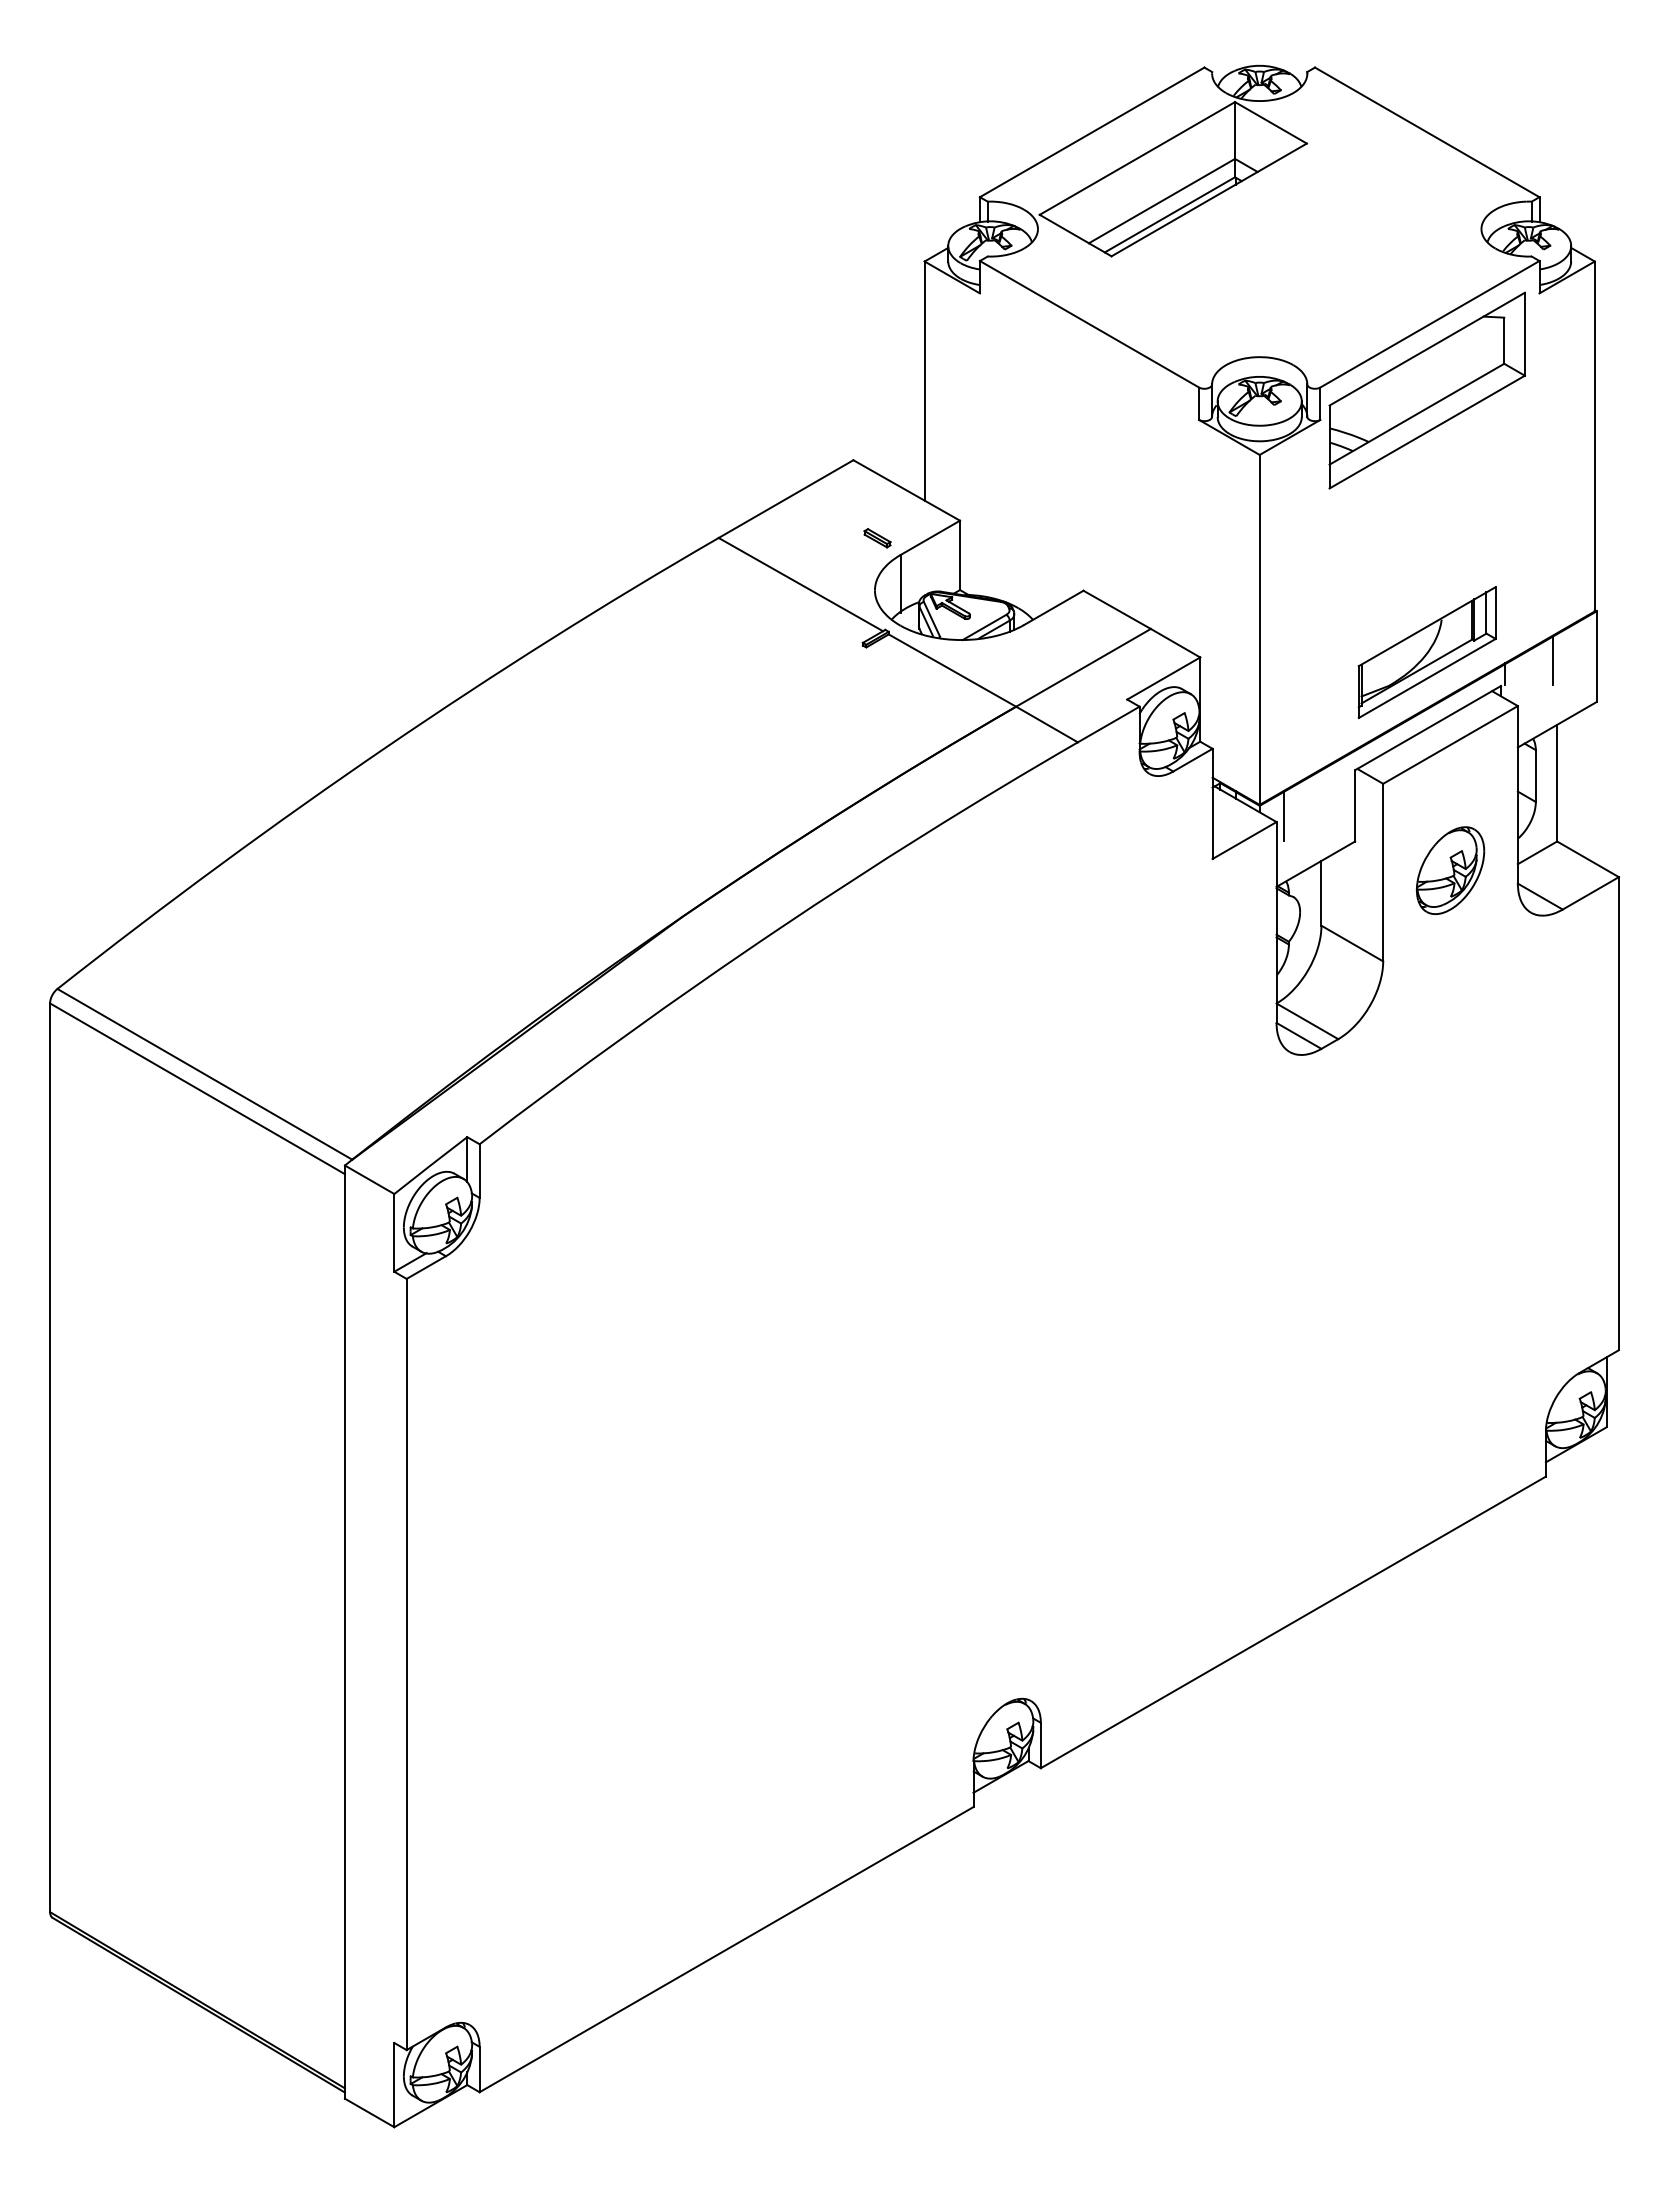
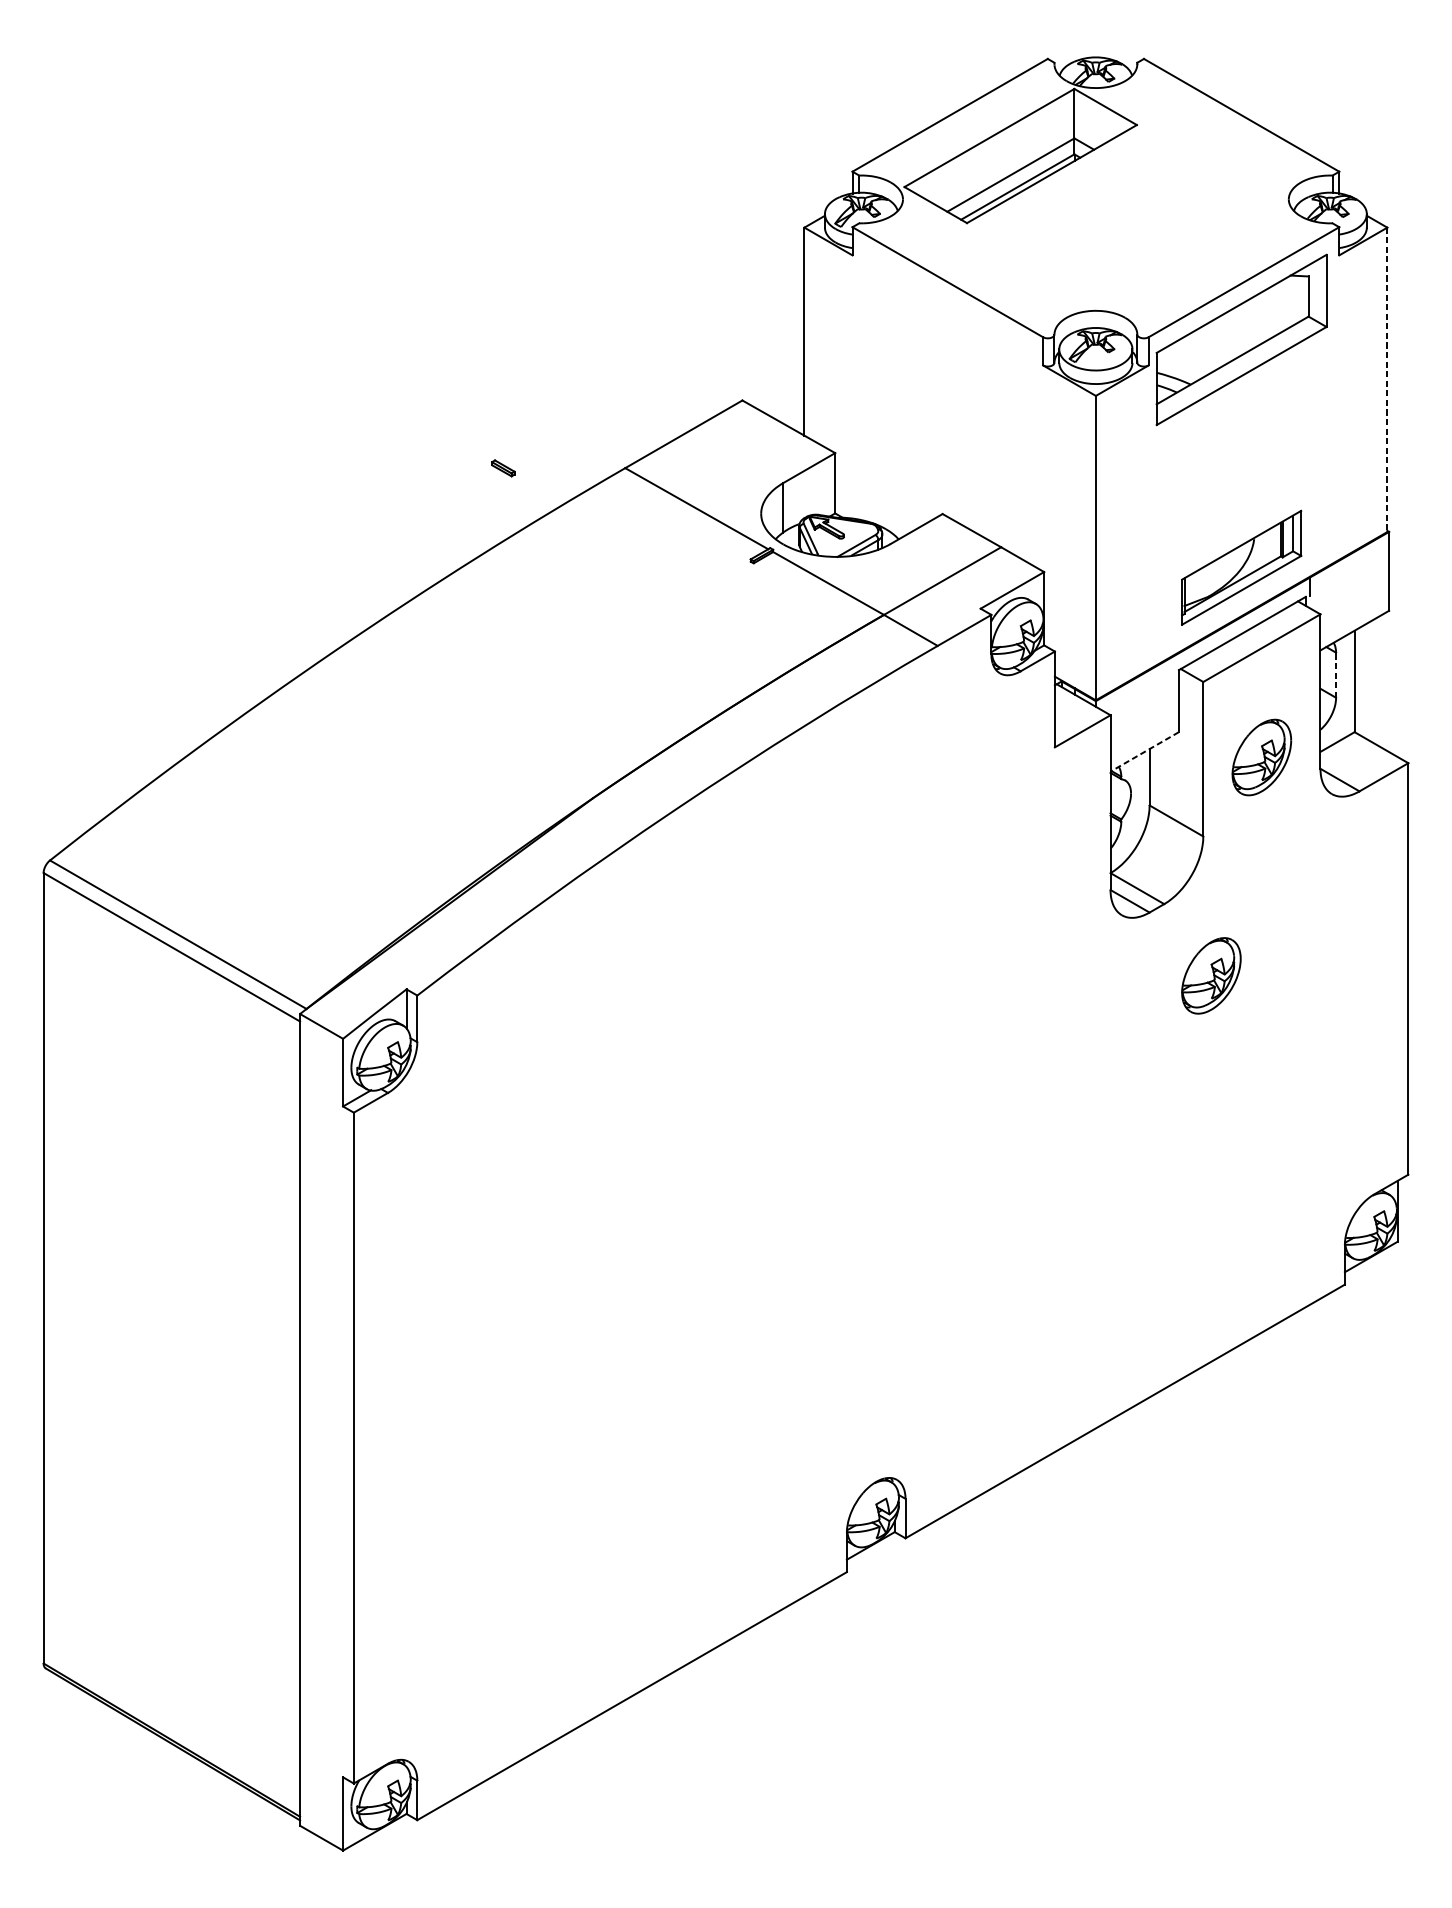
line: (1594, 436) -> (1387, 379), solid -> dashed
part: (877, 538) -> (503, 468), moved
line: (1552, 660) -> (1350, 574), removed
line: (1535, 776) -> (1335, 675), solid -> dashed
line: (1283, 815) -> (1116, 709), removed
line: (1315, 864) -> (1144, 752), solid -> dashed
part: (1392, 1121) -> (1211, 975), added

